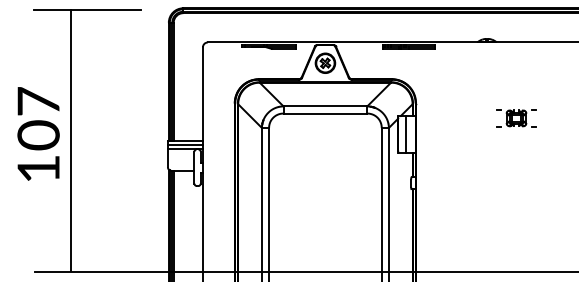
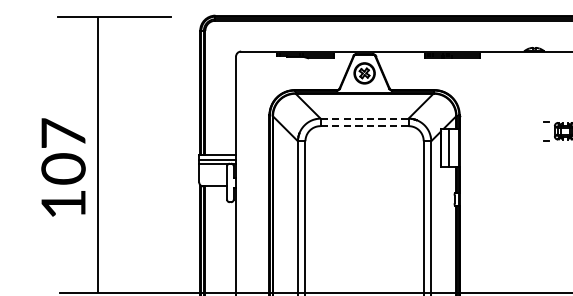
line: (325, 106) -> (364, 118), solid -> dashed
line: (325, 113) -> (364, 126), solid -> dashed
text: (38, 133) -> (63, 167), moved

